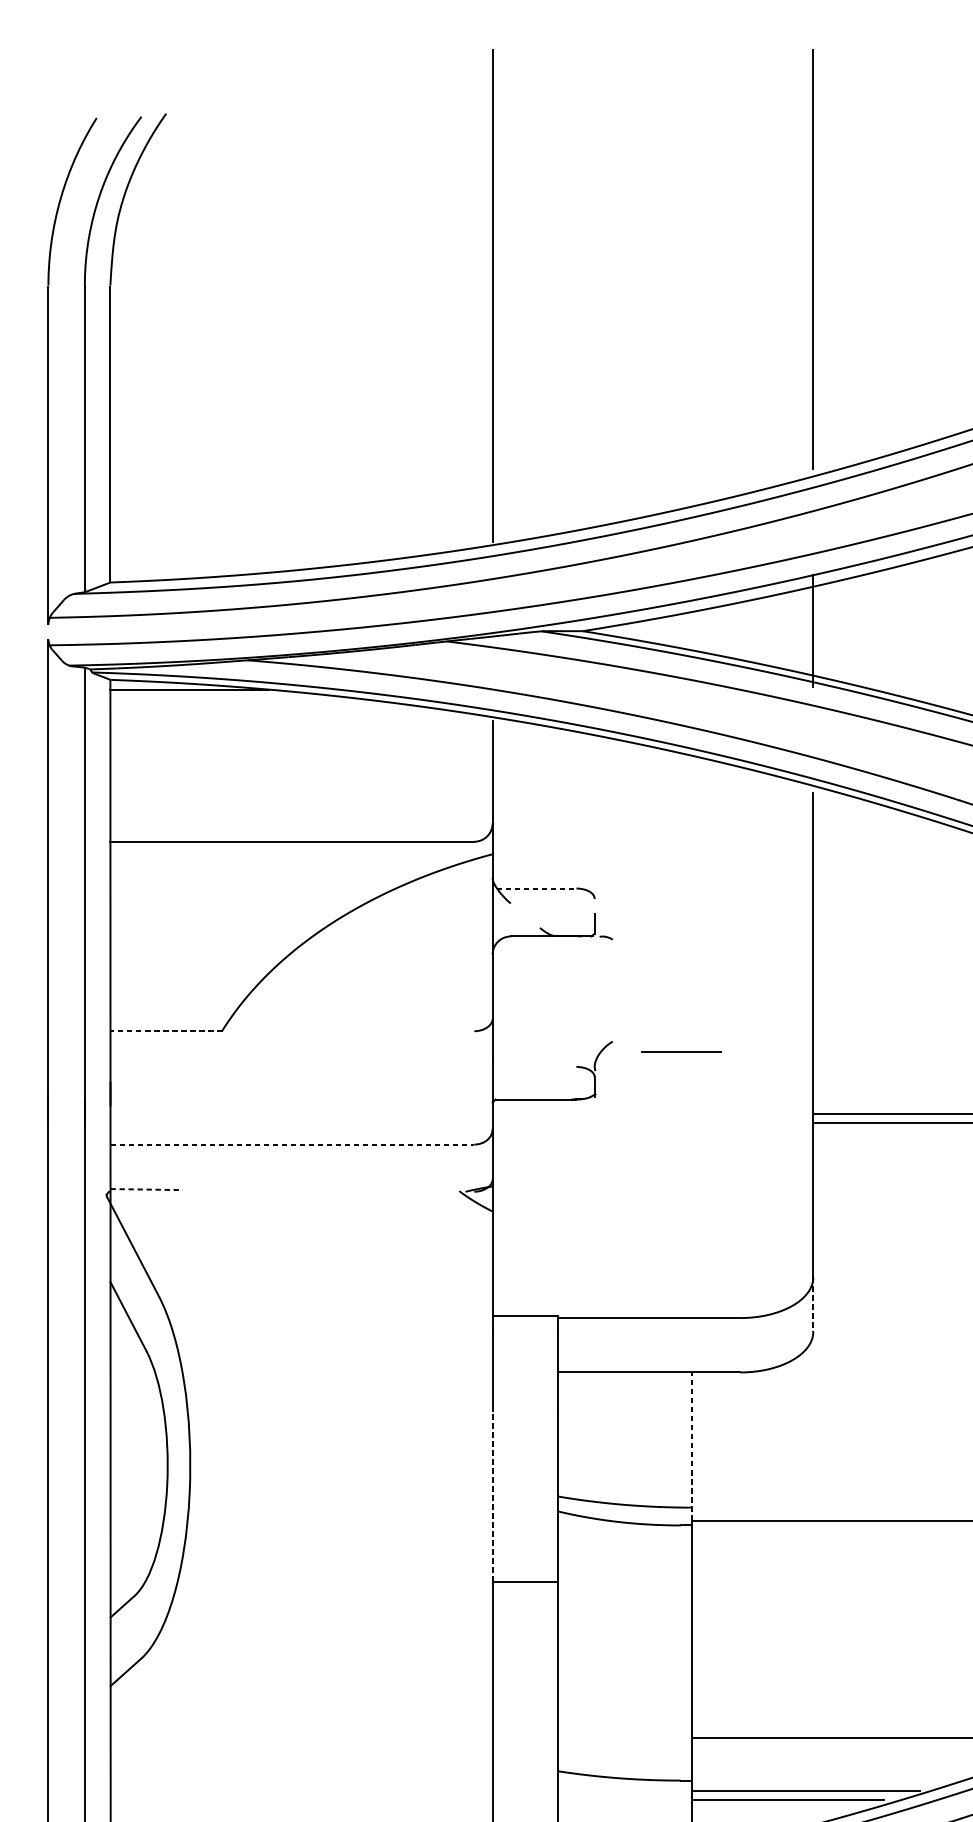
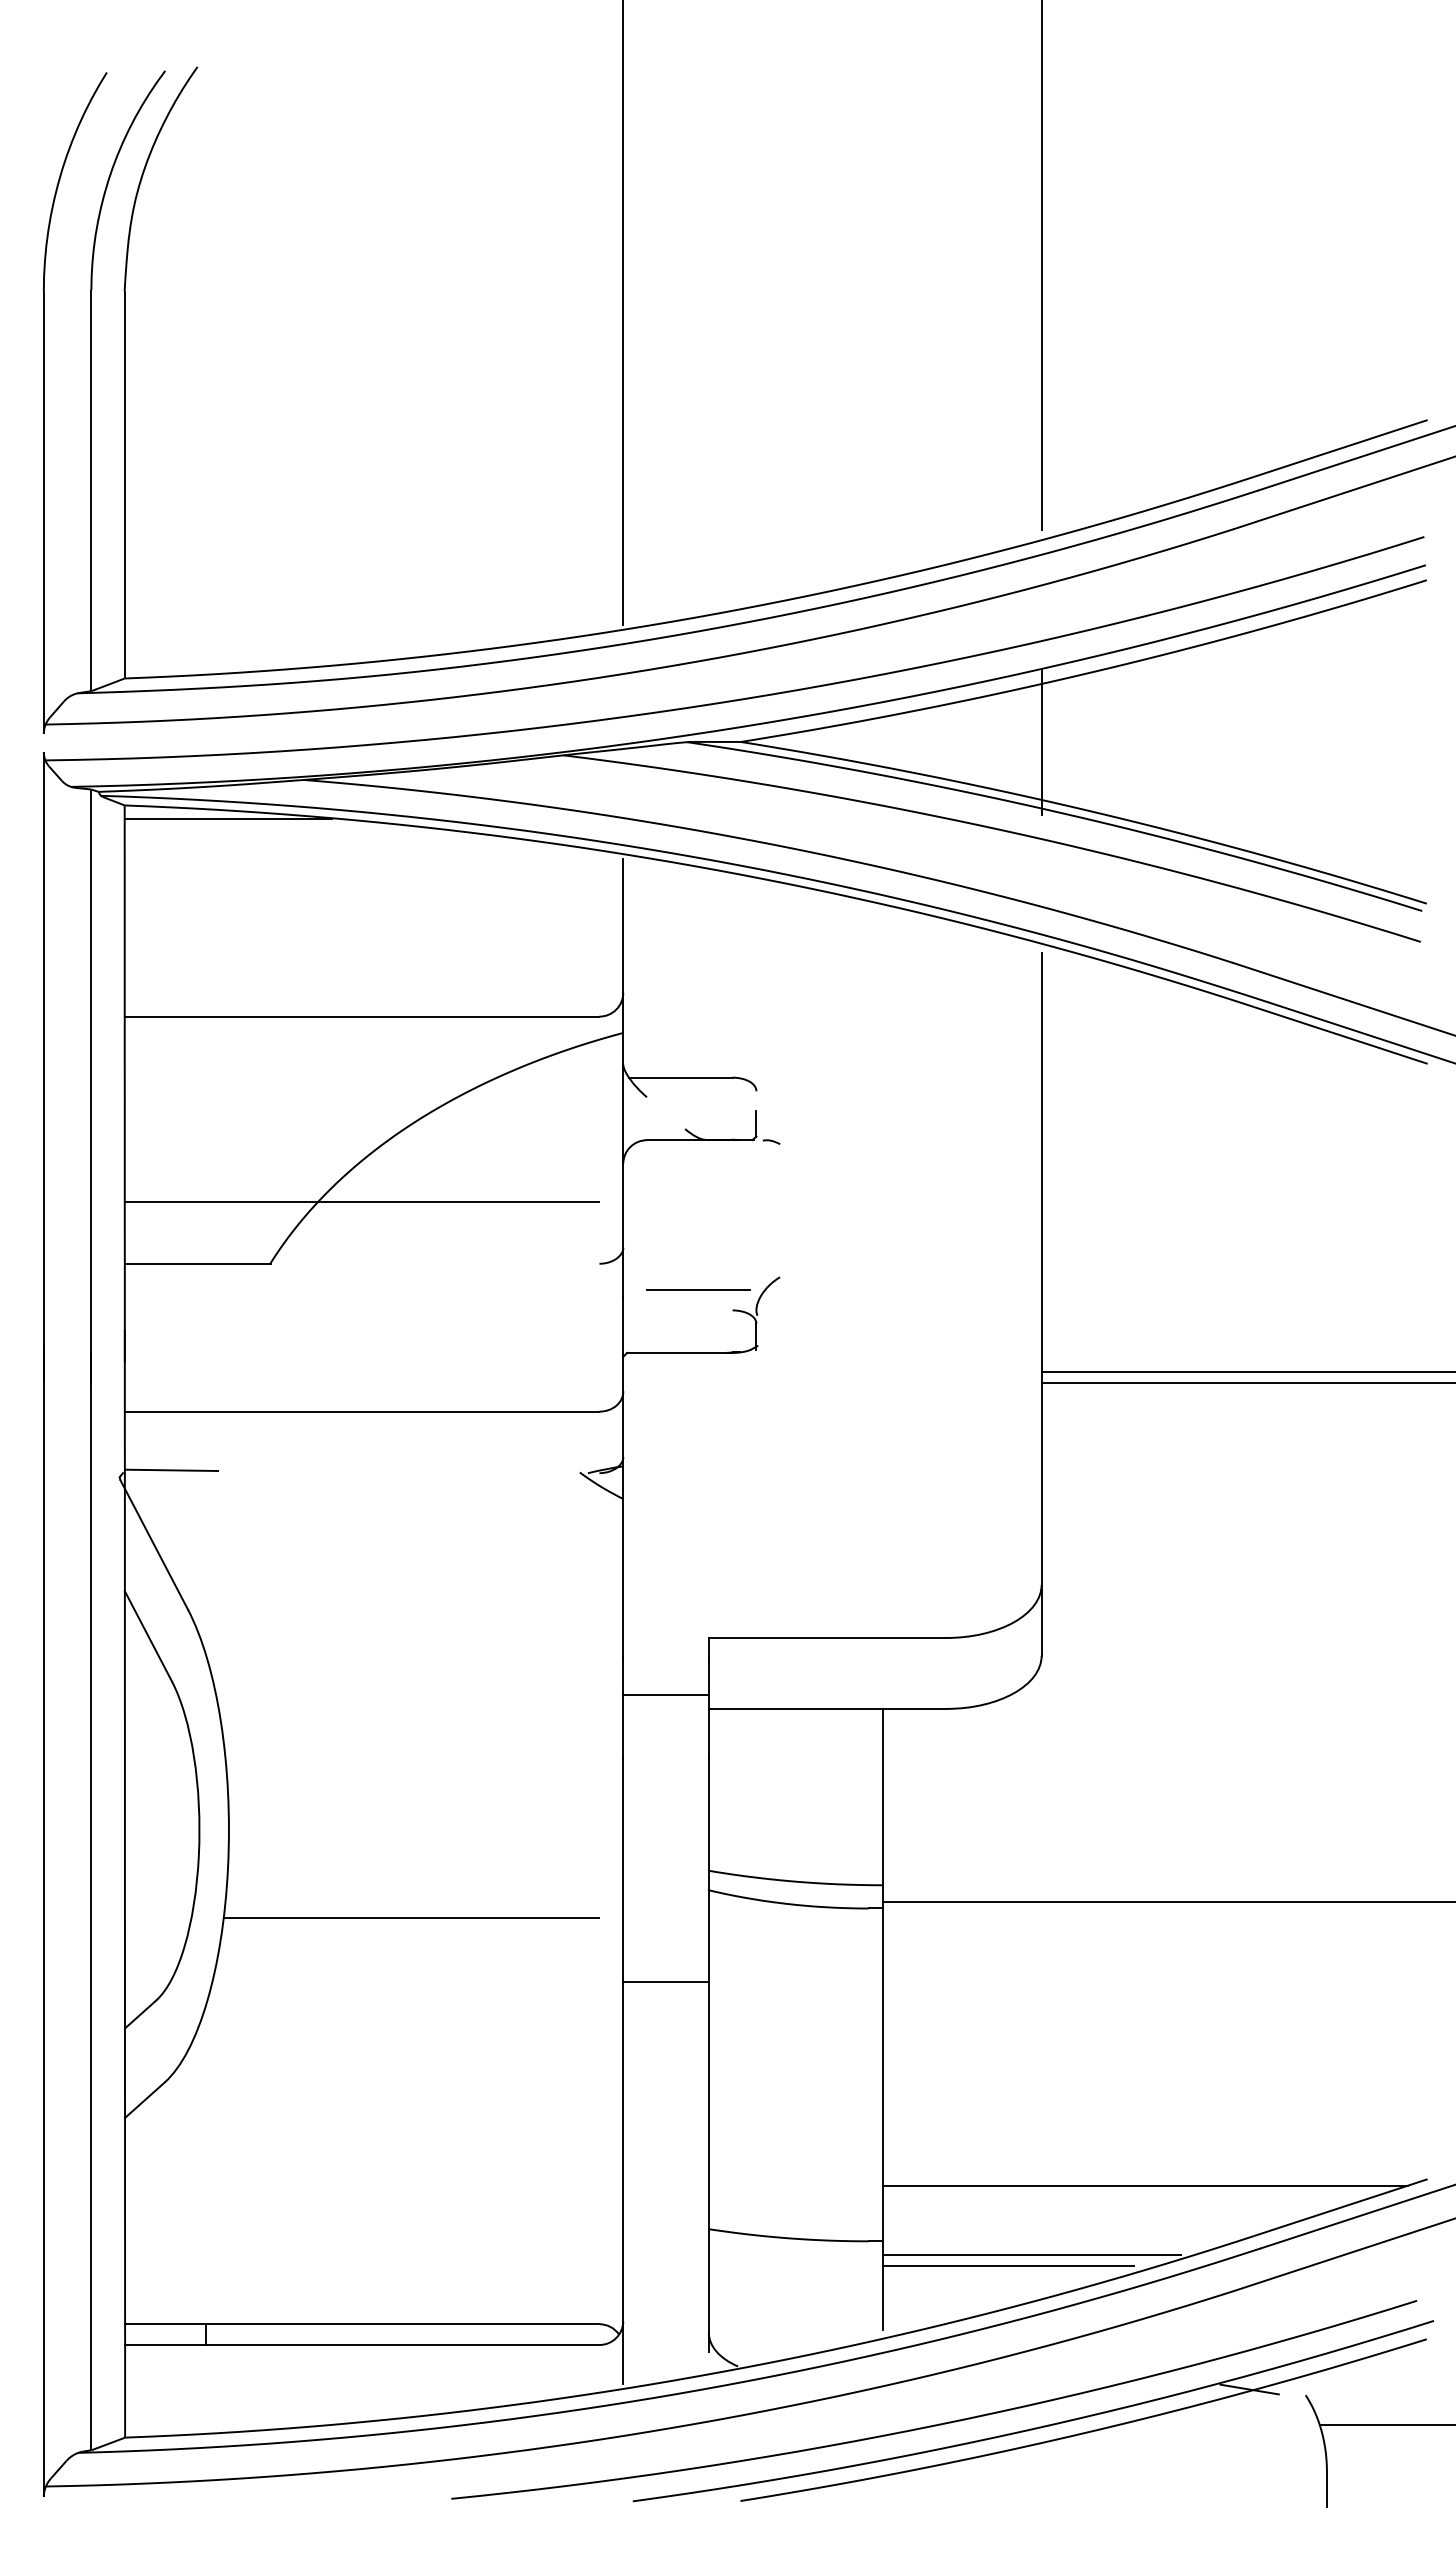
line: (536, 888) -> (680, 1077), dashed -> solid
line: (291, 984) -> (361, 1202), added
line: (166, 1030) -> (197, 1263), dashed -> solid
line: (681, 1050) -> (698, 1289), moved
line: (292, 1144) -> (362, 1411), dashed -> solid
line: (147, 1189) -> (172, 1470), dashed -> solid
line: (813, 1304) -> (1041, 1620), dashed -> solid
line: (524, 1315) -> (665, 1694), moved
line: (691, 1446) -> (882, 1805), dashed -> solid
line: (492, 1496) -> (623, 1870), dashed -> solid
line: (330, 1532) -> (411, 1917), added

